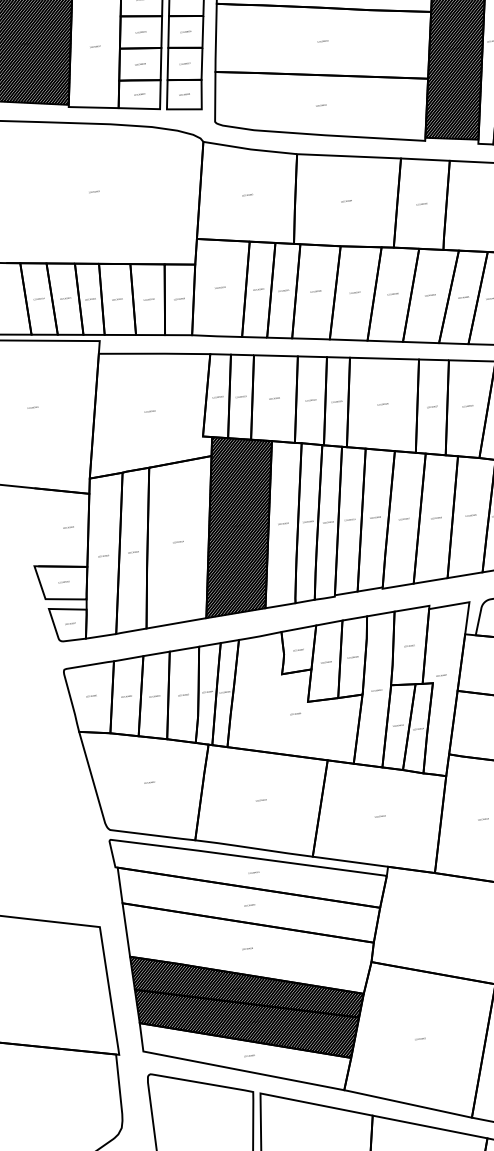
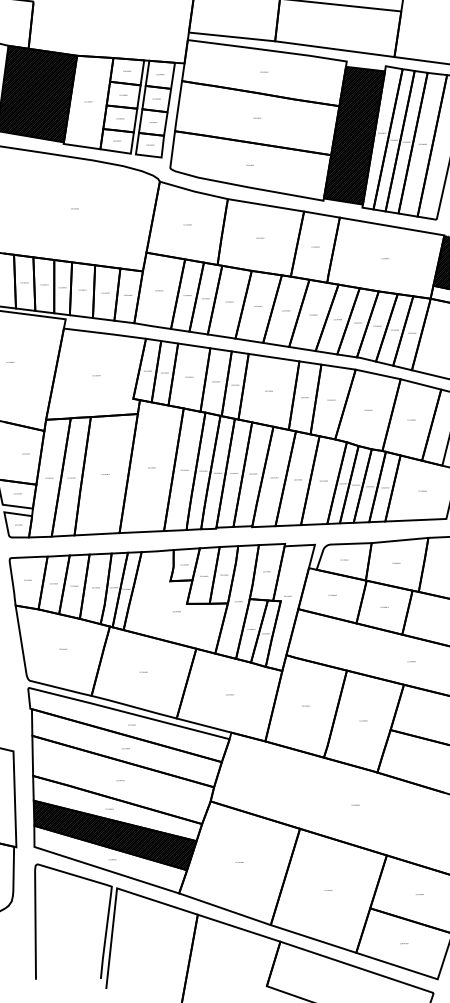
hatch: (238, 523) -> (151, 466), removed
hatch: (248, 986) -> (117, 808), removed

